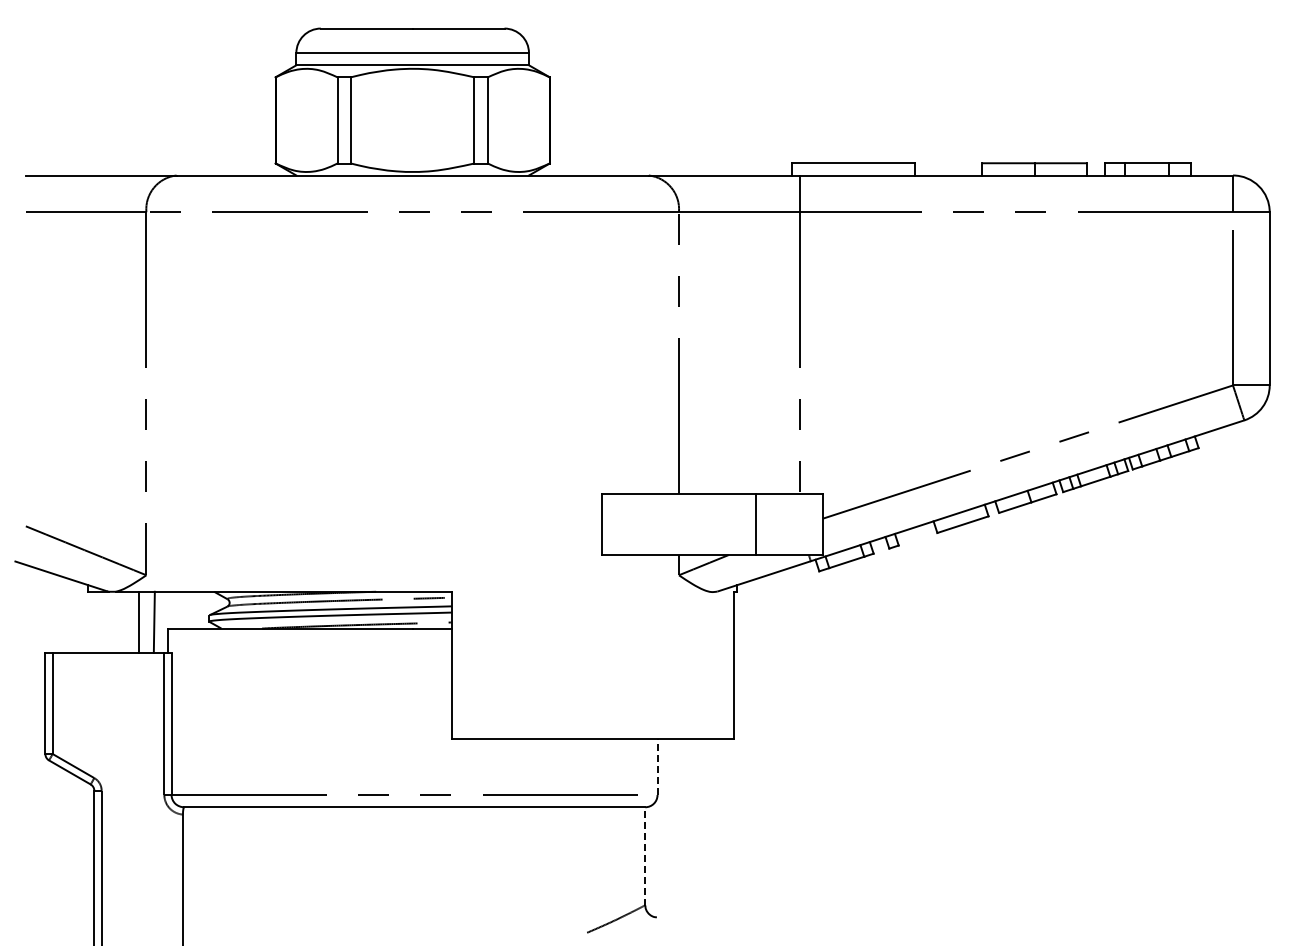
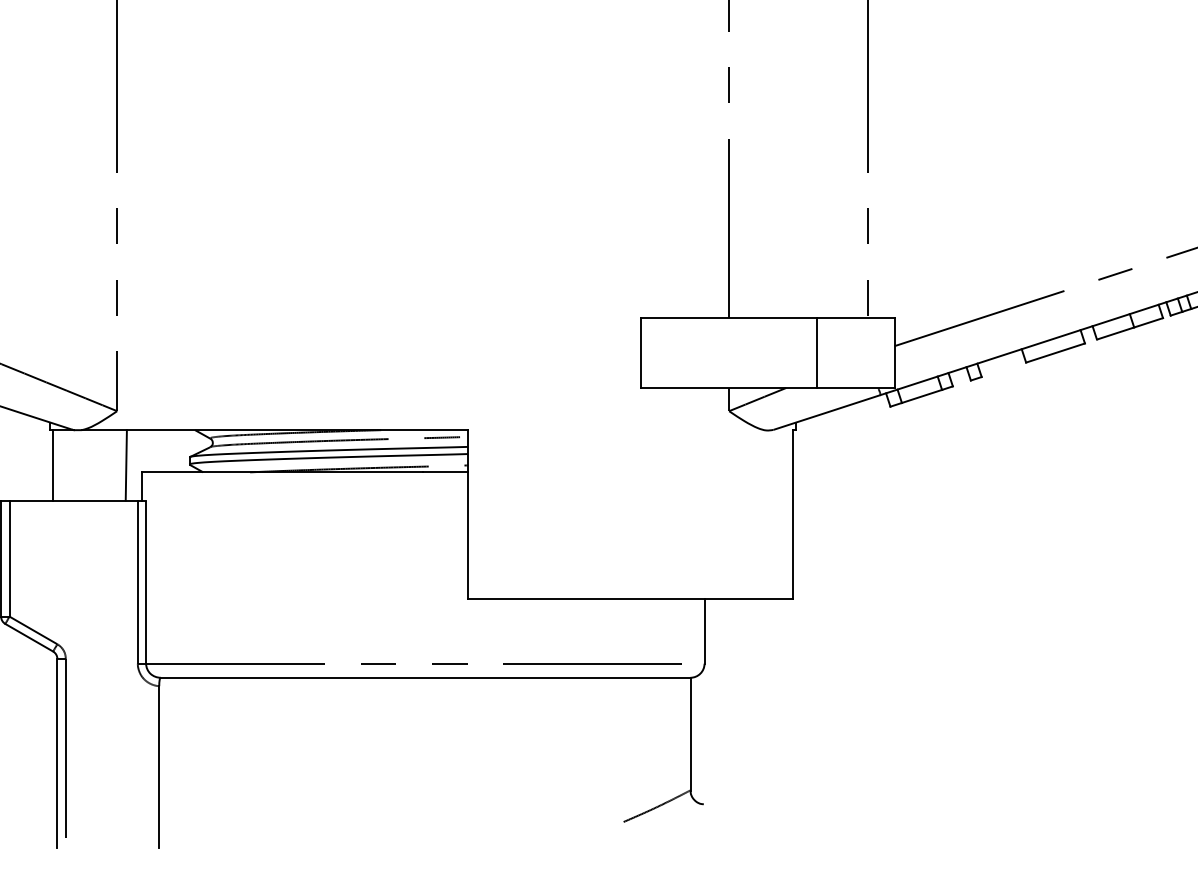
line: (138, 622) -> (52, 465), moved
line: (657, 766) -> (704, 630), dashed -> solid
line: (645, 855) -> (690, 733), dashed -> solid

